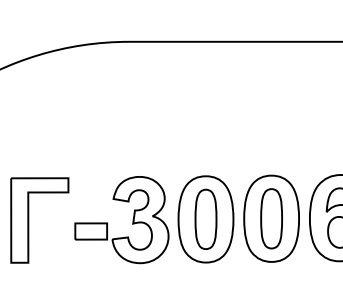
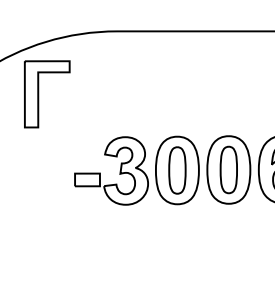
part: (29, 220) -> (39, 94), moved

